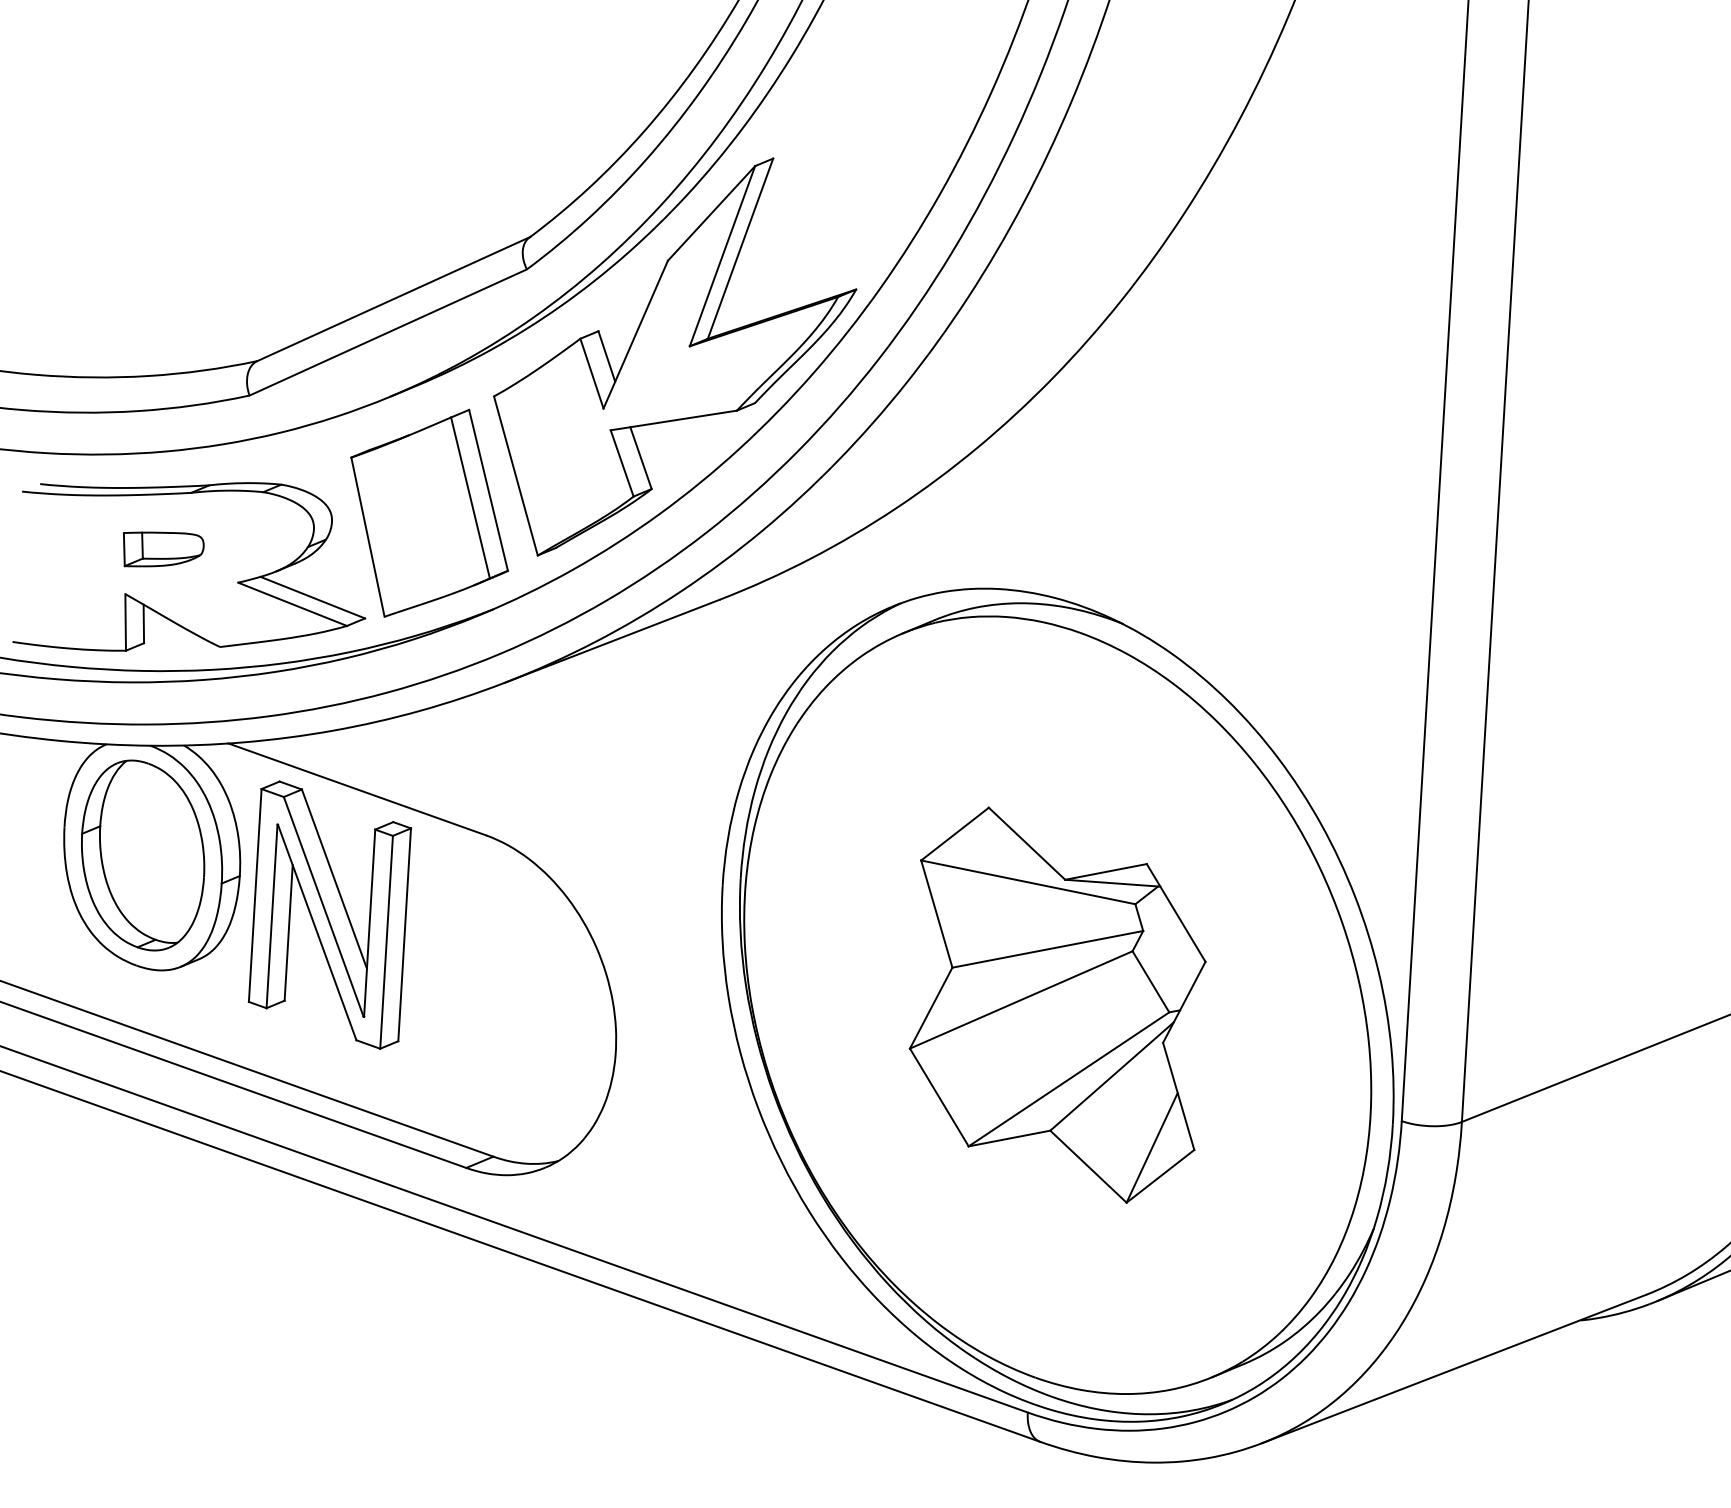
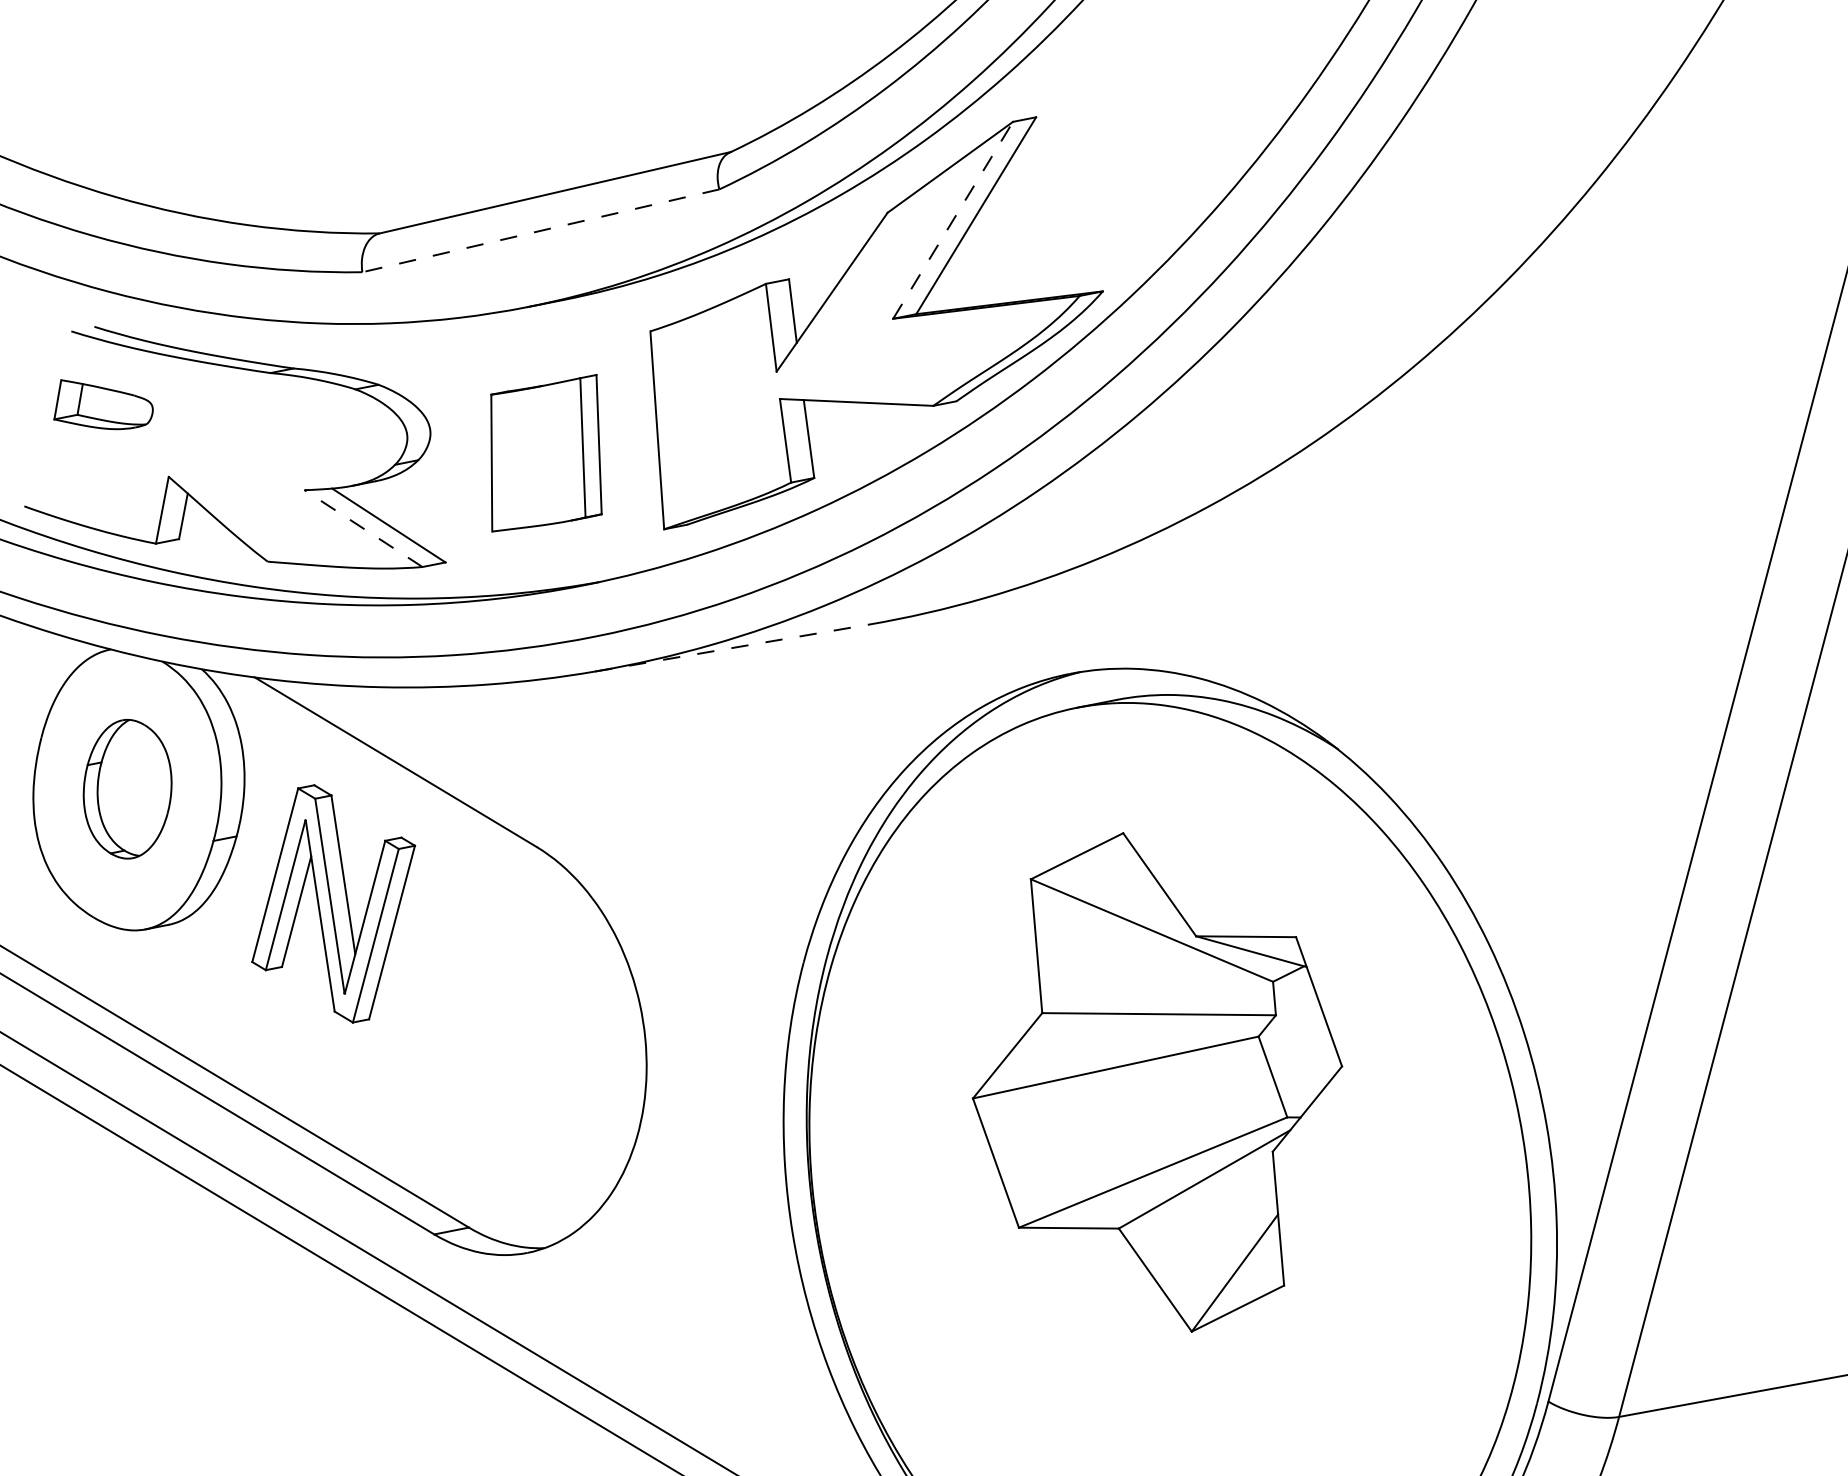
line: (722, 256) -> (953, 220), solid -> dashed
line: (387, 332) -> (540, 230), solid -> dashed
part: (429, 512) -> (546, 452), size x0.7
part: (163, 549) -> (104, 408), moved
line: (292, 604) -> (363, 528), solid -> dashed
line: (612, 641) -> (731, 648), solid -> dashed
part: (143, 855) -> (127, 789), size x0.6
part: (329, 914) -> (333, 903), size x0.7
part: (1057, 1004) -> (1157, 1081), moved

